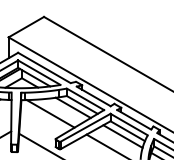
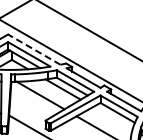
line: (43, 67) -> (33, 49), solid -> dashed
line: (122, 136) -> (112, 118), removed

